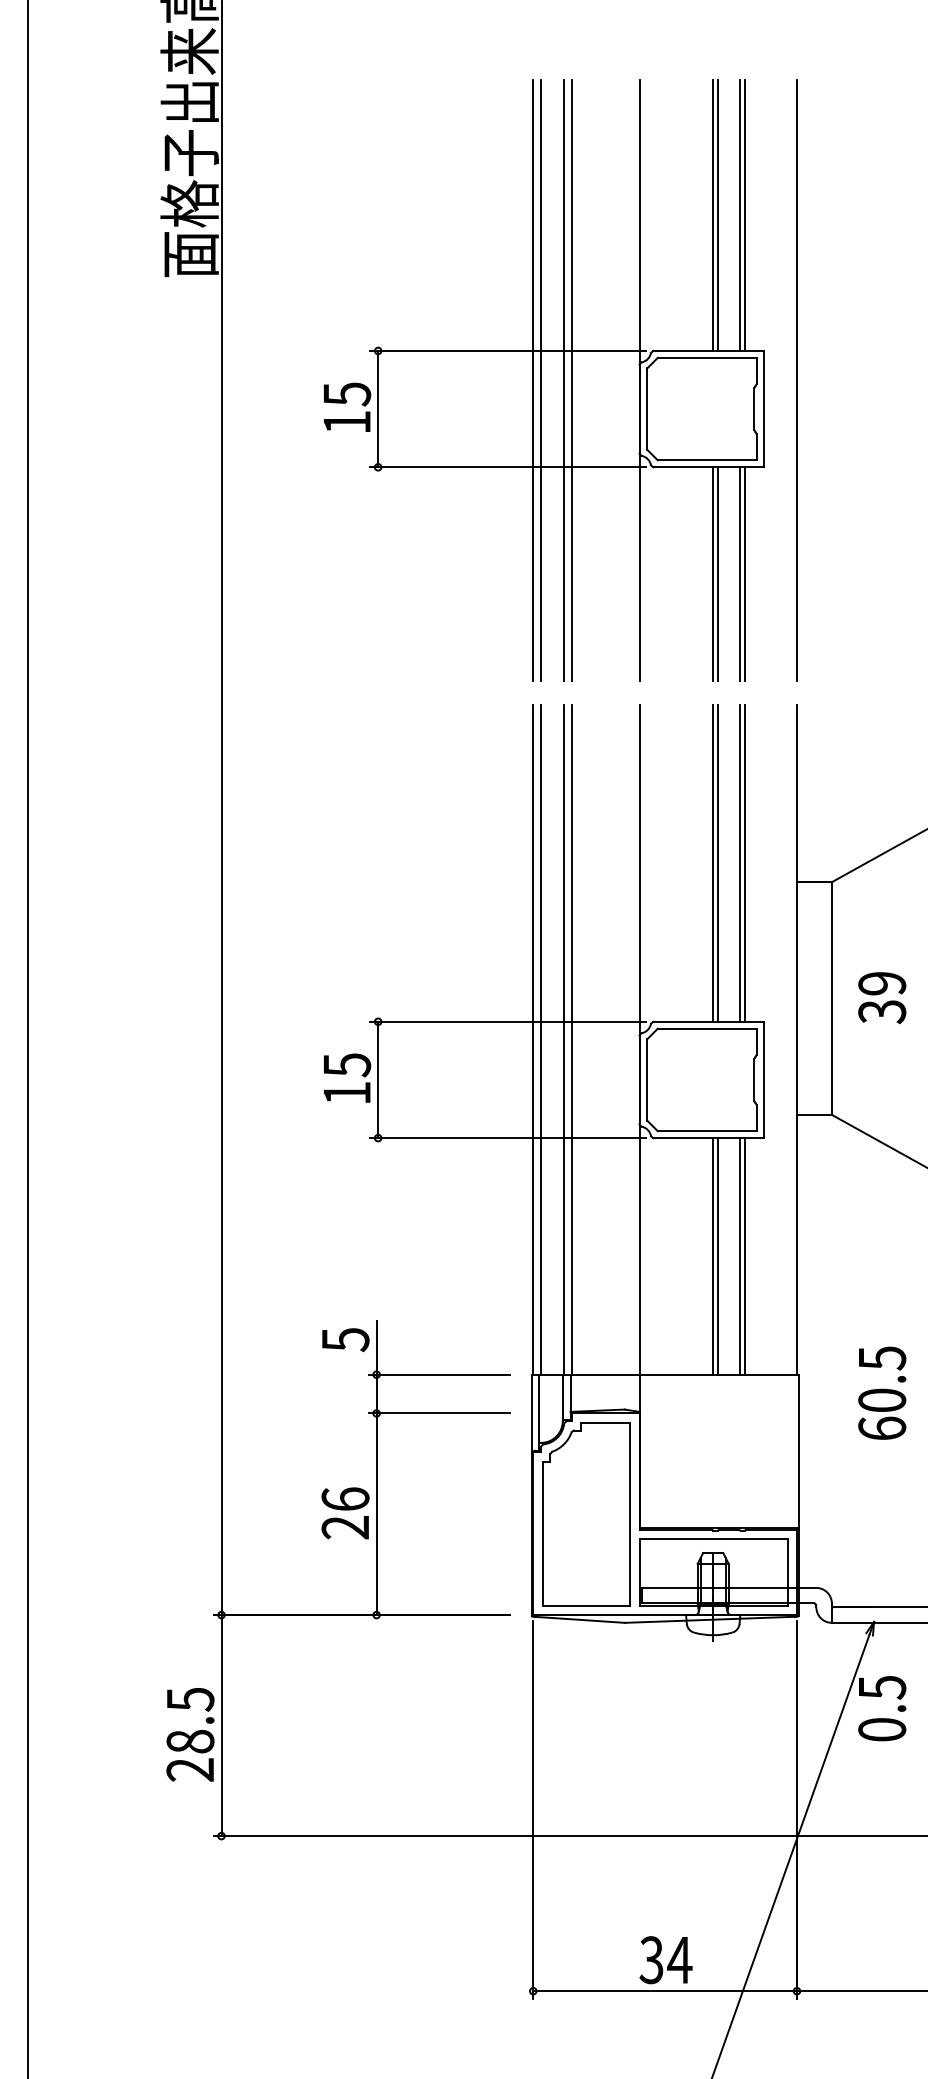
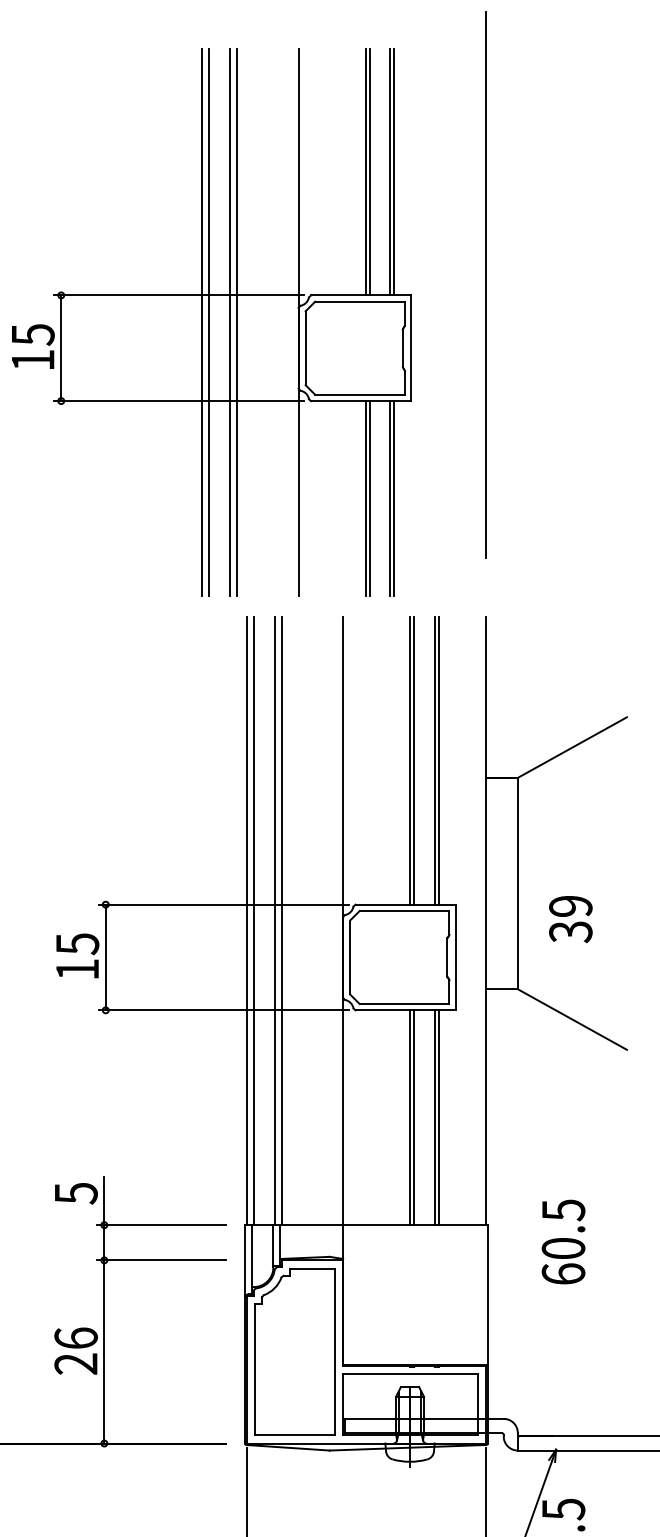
part: (544, 380) -> (212, 322), moved
line: (796, 380) -> (485, 285), moved
text: (882, 997) -> (571, 918), moved

